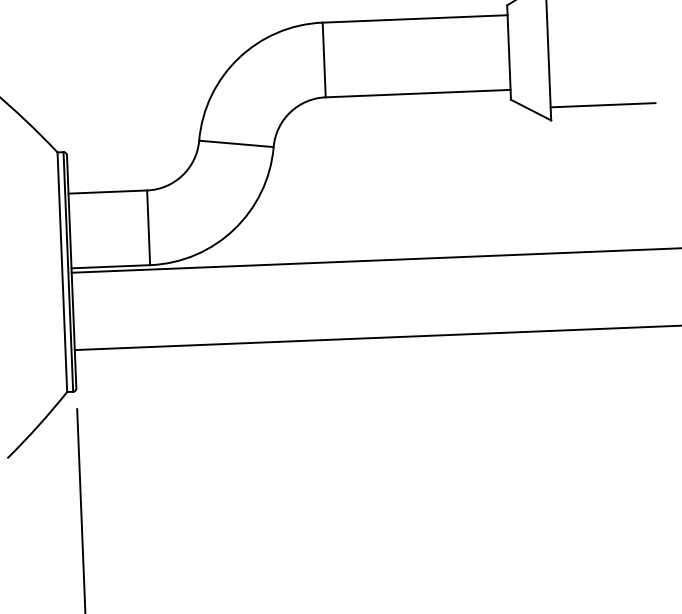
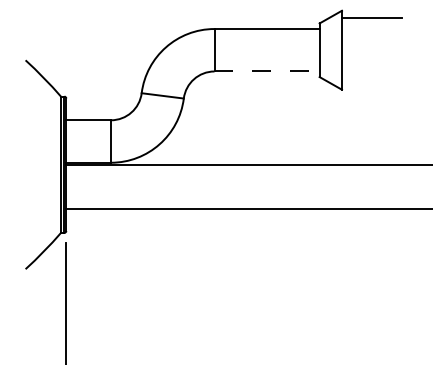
line: (418, 93) -> (267, 71), solid -> dashed
line: (602, 105) -> (371, 82), removed

